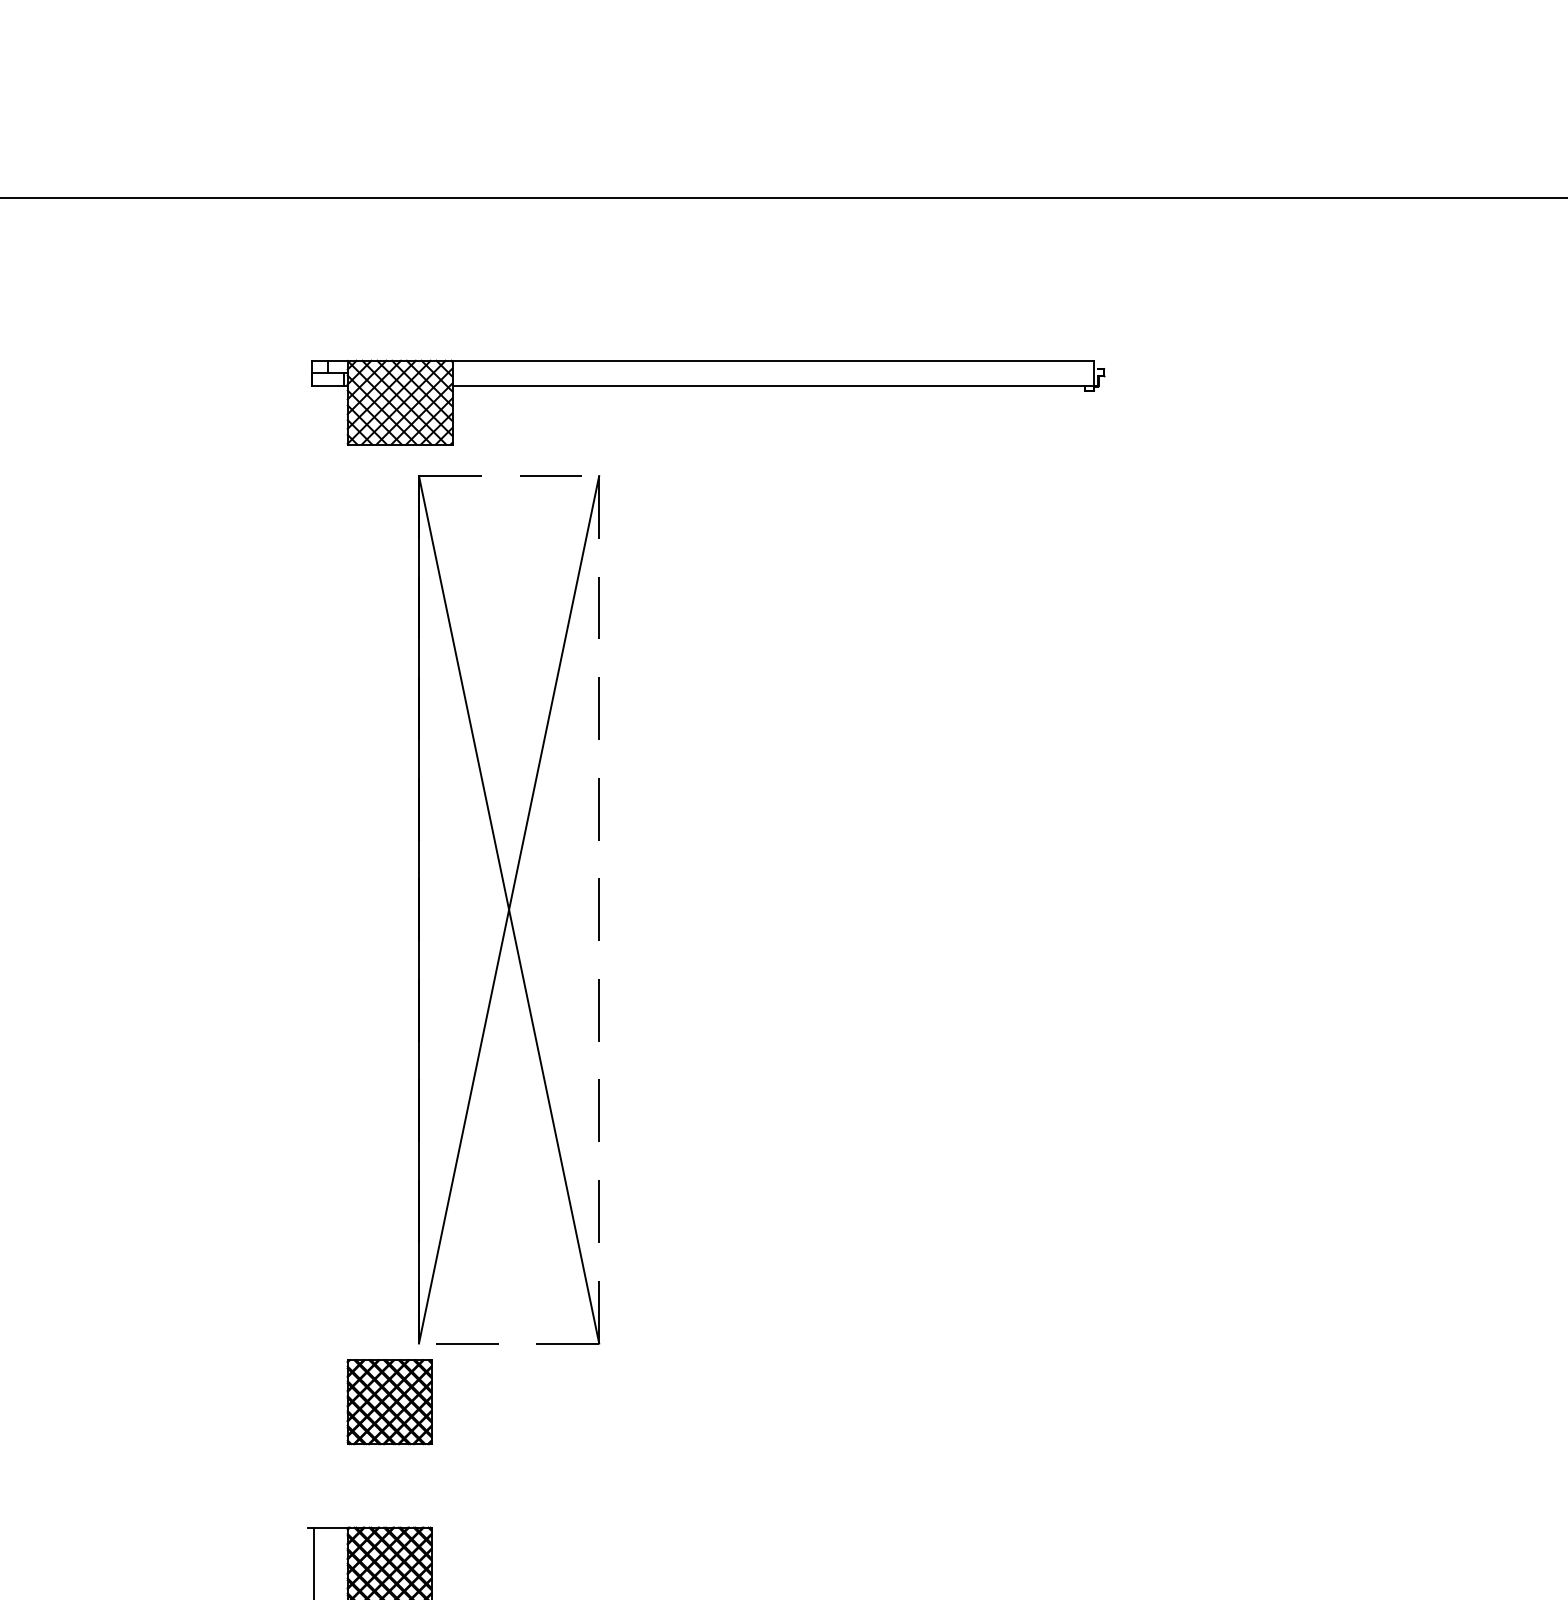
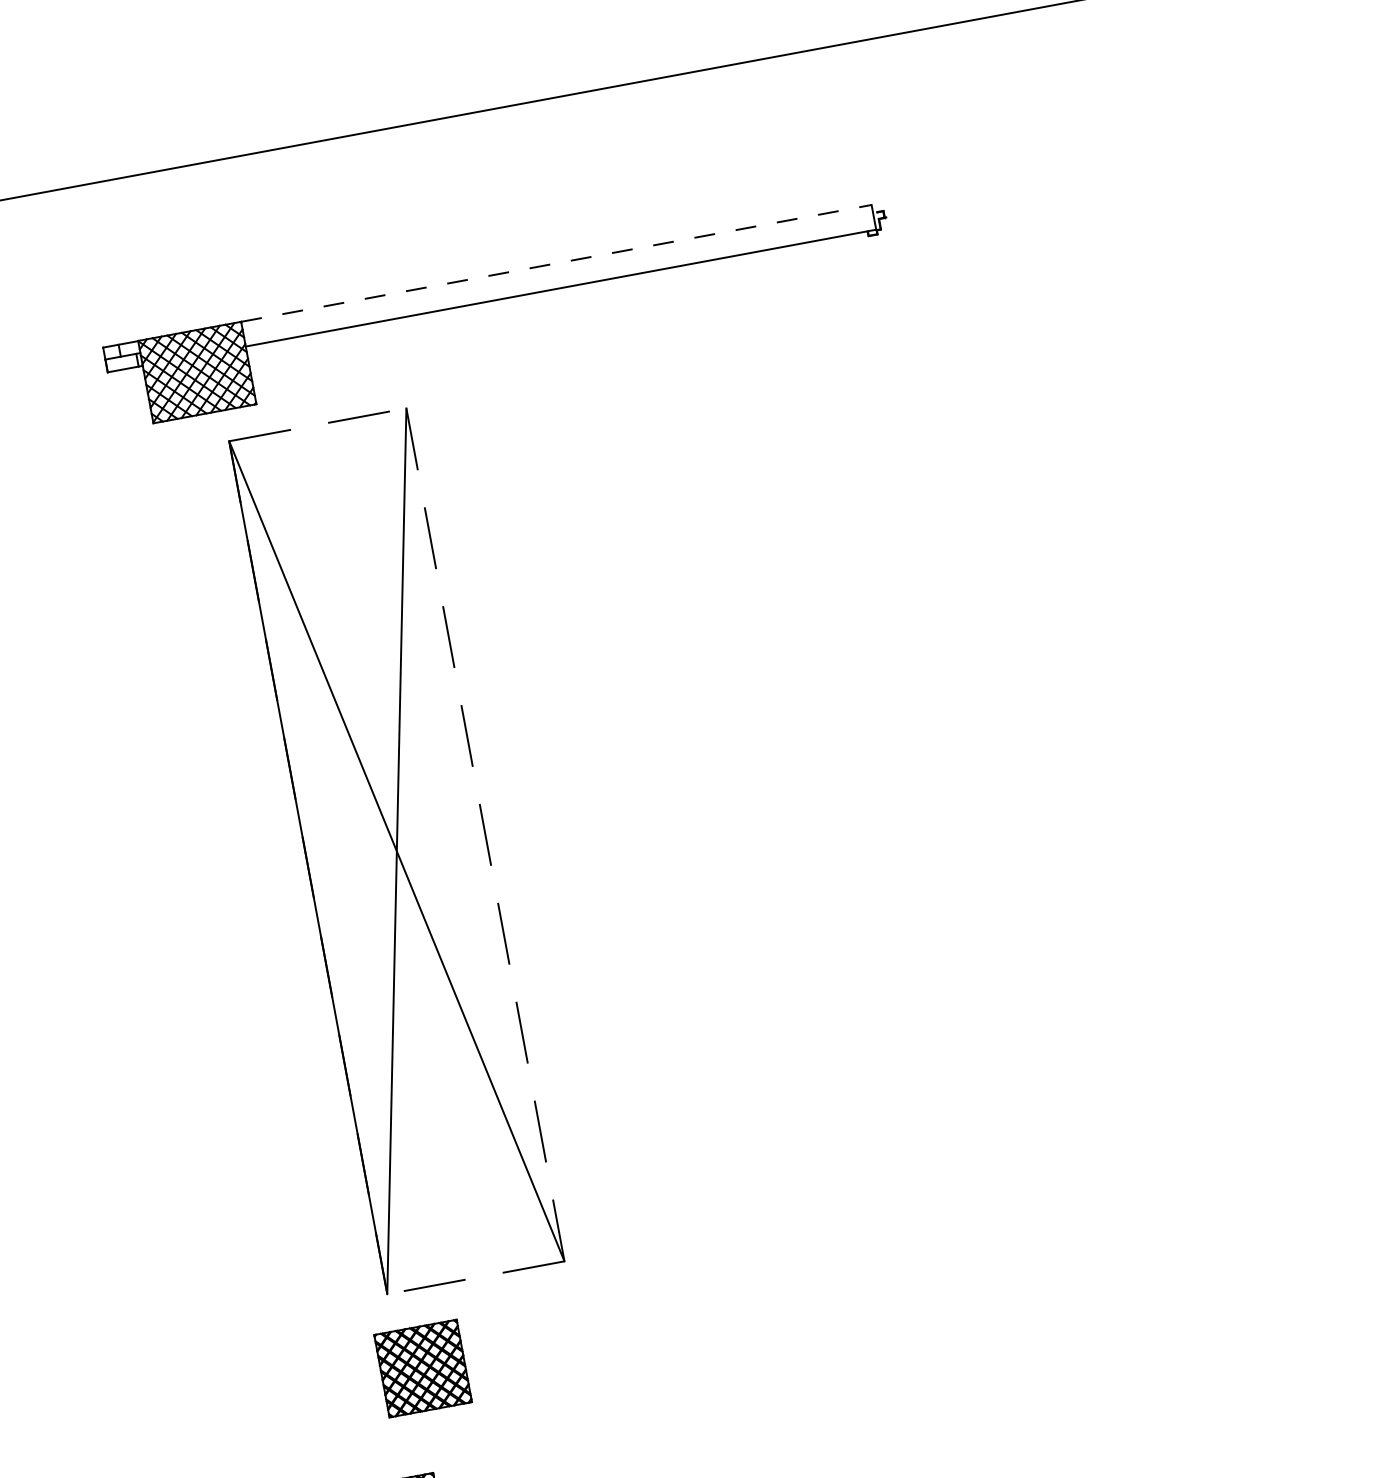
line: (773, 360) -> (556, 263), solid -> dashed
part: (389, 1402) -> (423, 1368), moved

